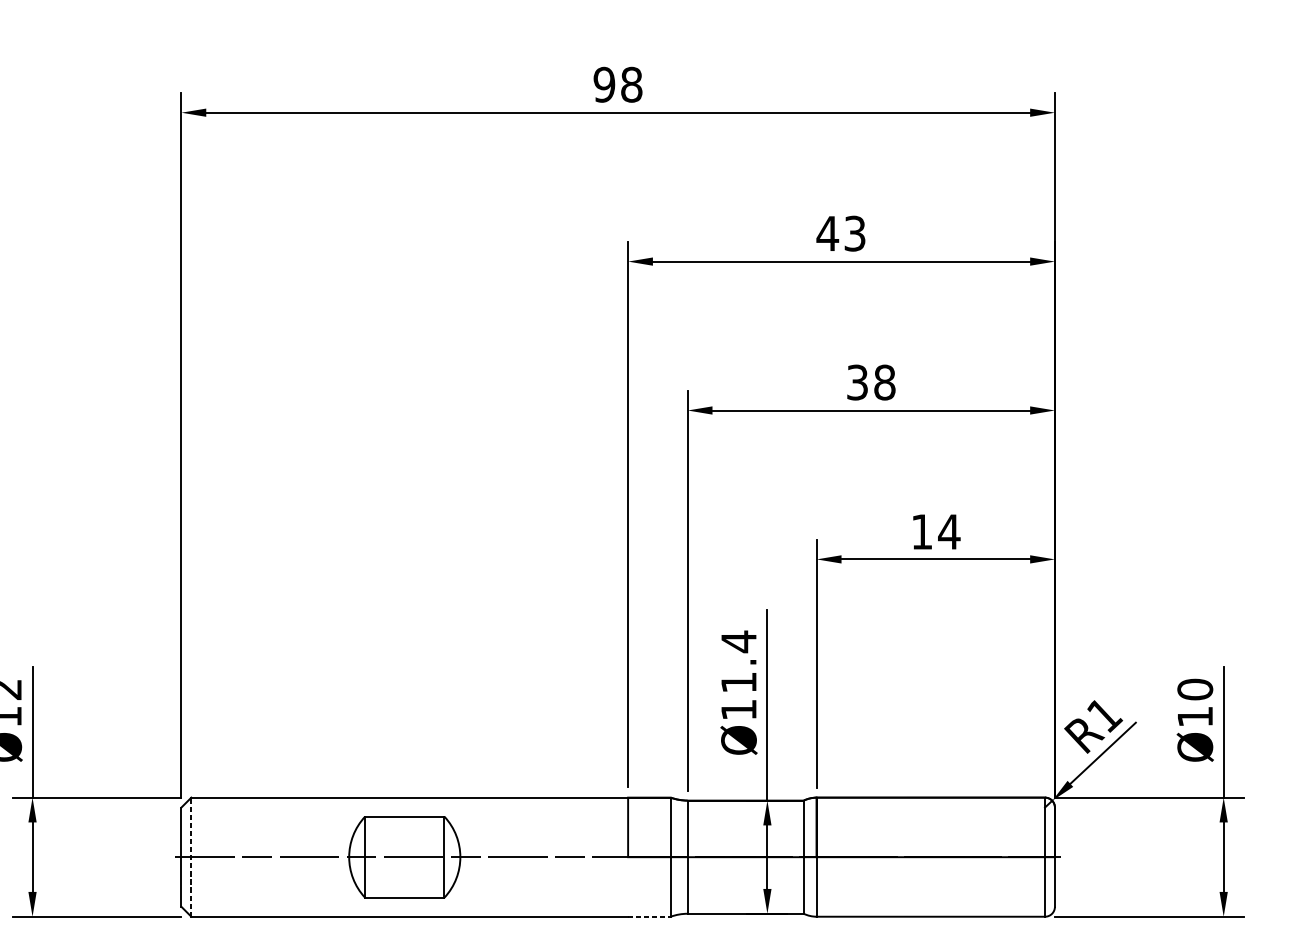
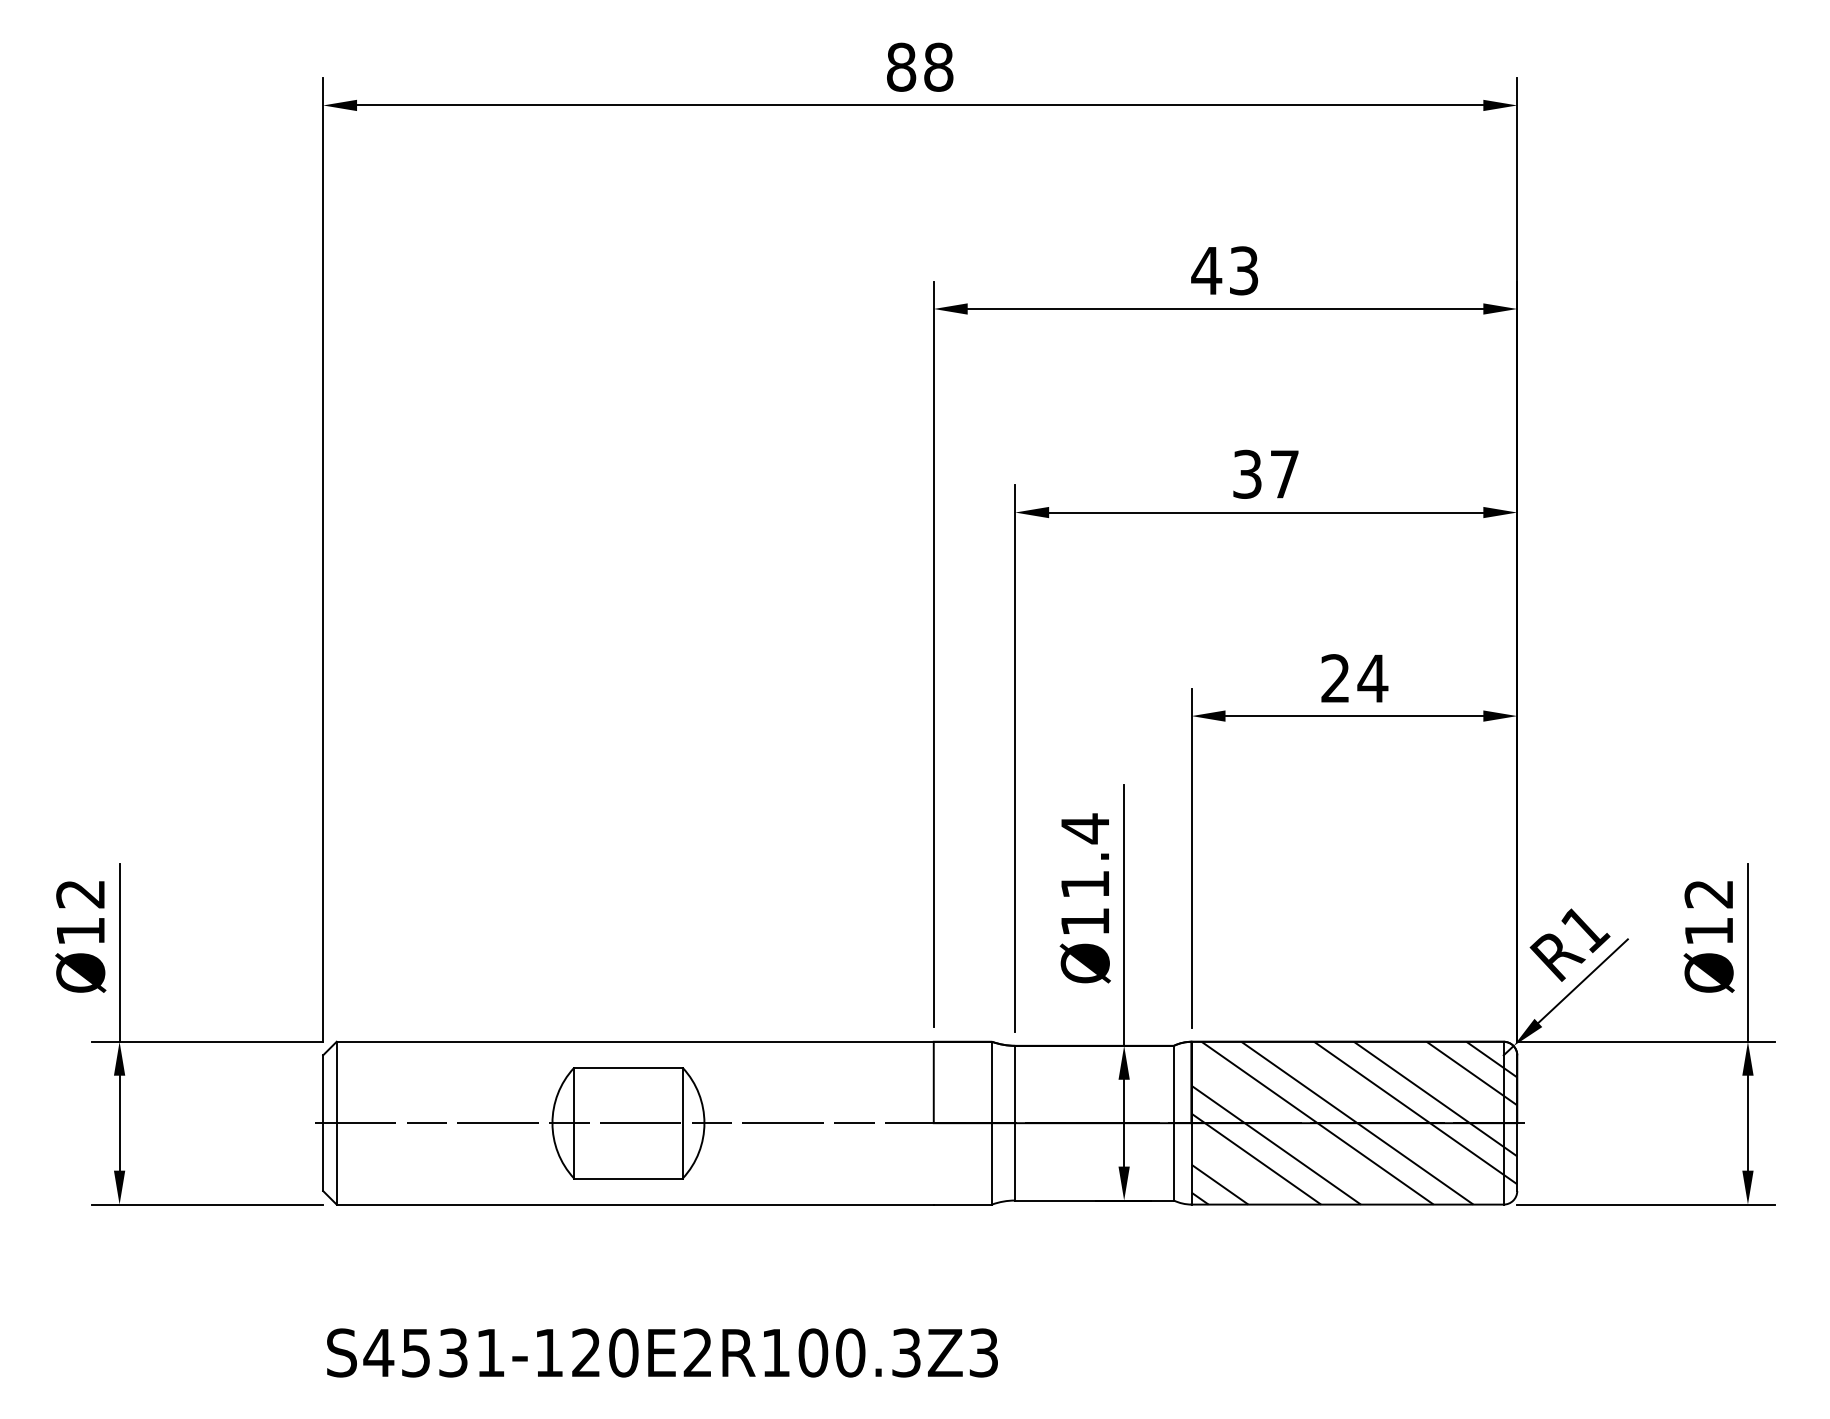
text: (604, 84) -> (901, 66), 98 -> 88
text: (884, 381) -> (1284, 473), 38 -> 37
text: (921, 531) -> (1334, 678), 14 -> 24
text: (1194, 689) -> (1708, 893), Ø10 -> Ø12
line: (191, 856) -> (336, 1122), dashed -> solid
hatch: (935, 856) -> (1354, 1122), added
line: (649, 916) -> (963, 1204), dashed -> solid

